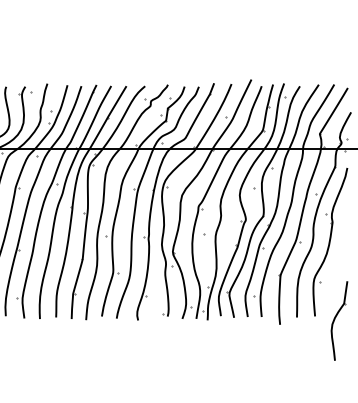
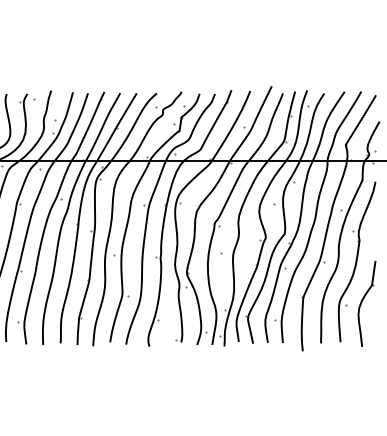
part: (339, 320) -> (367, 303), moved

